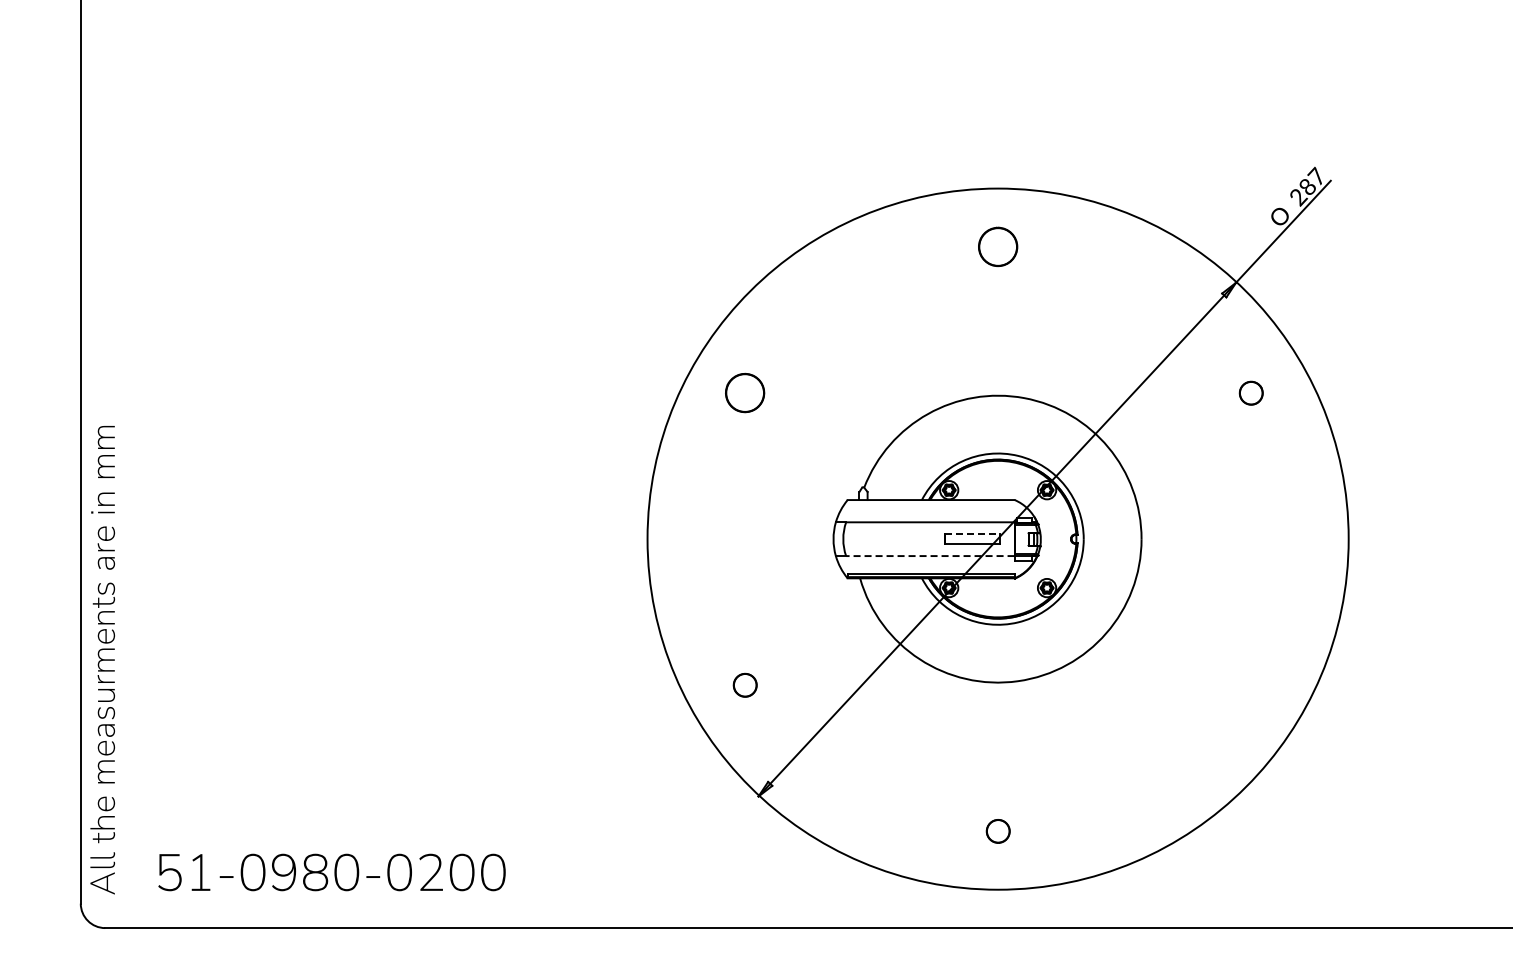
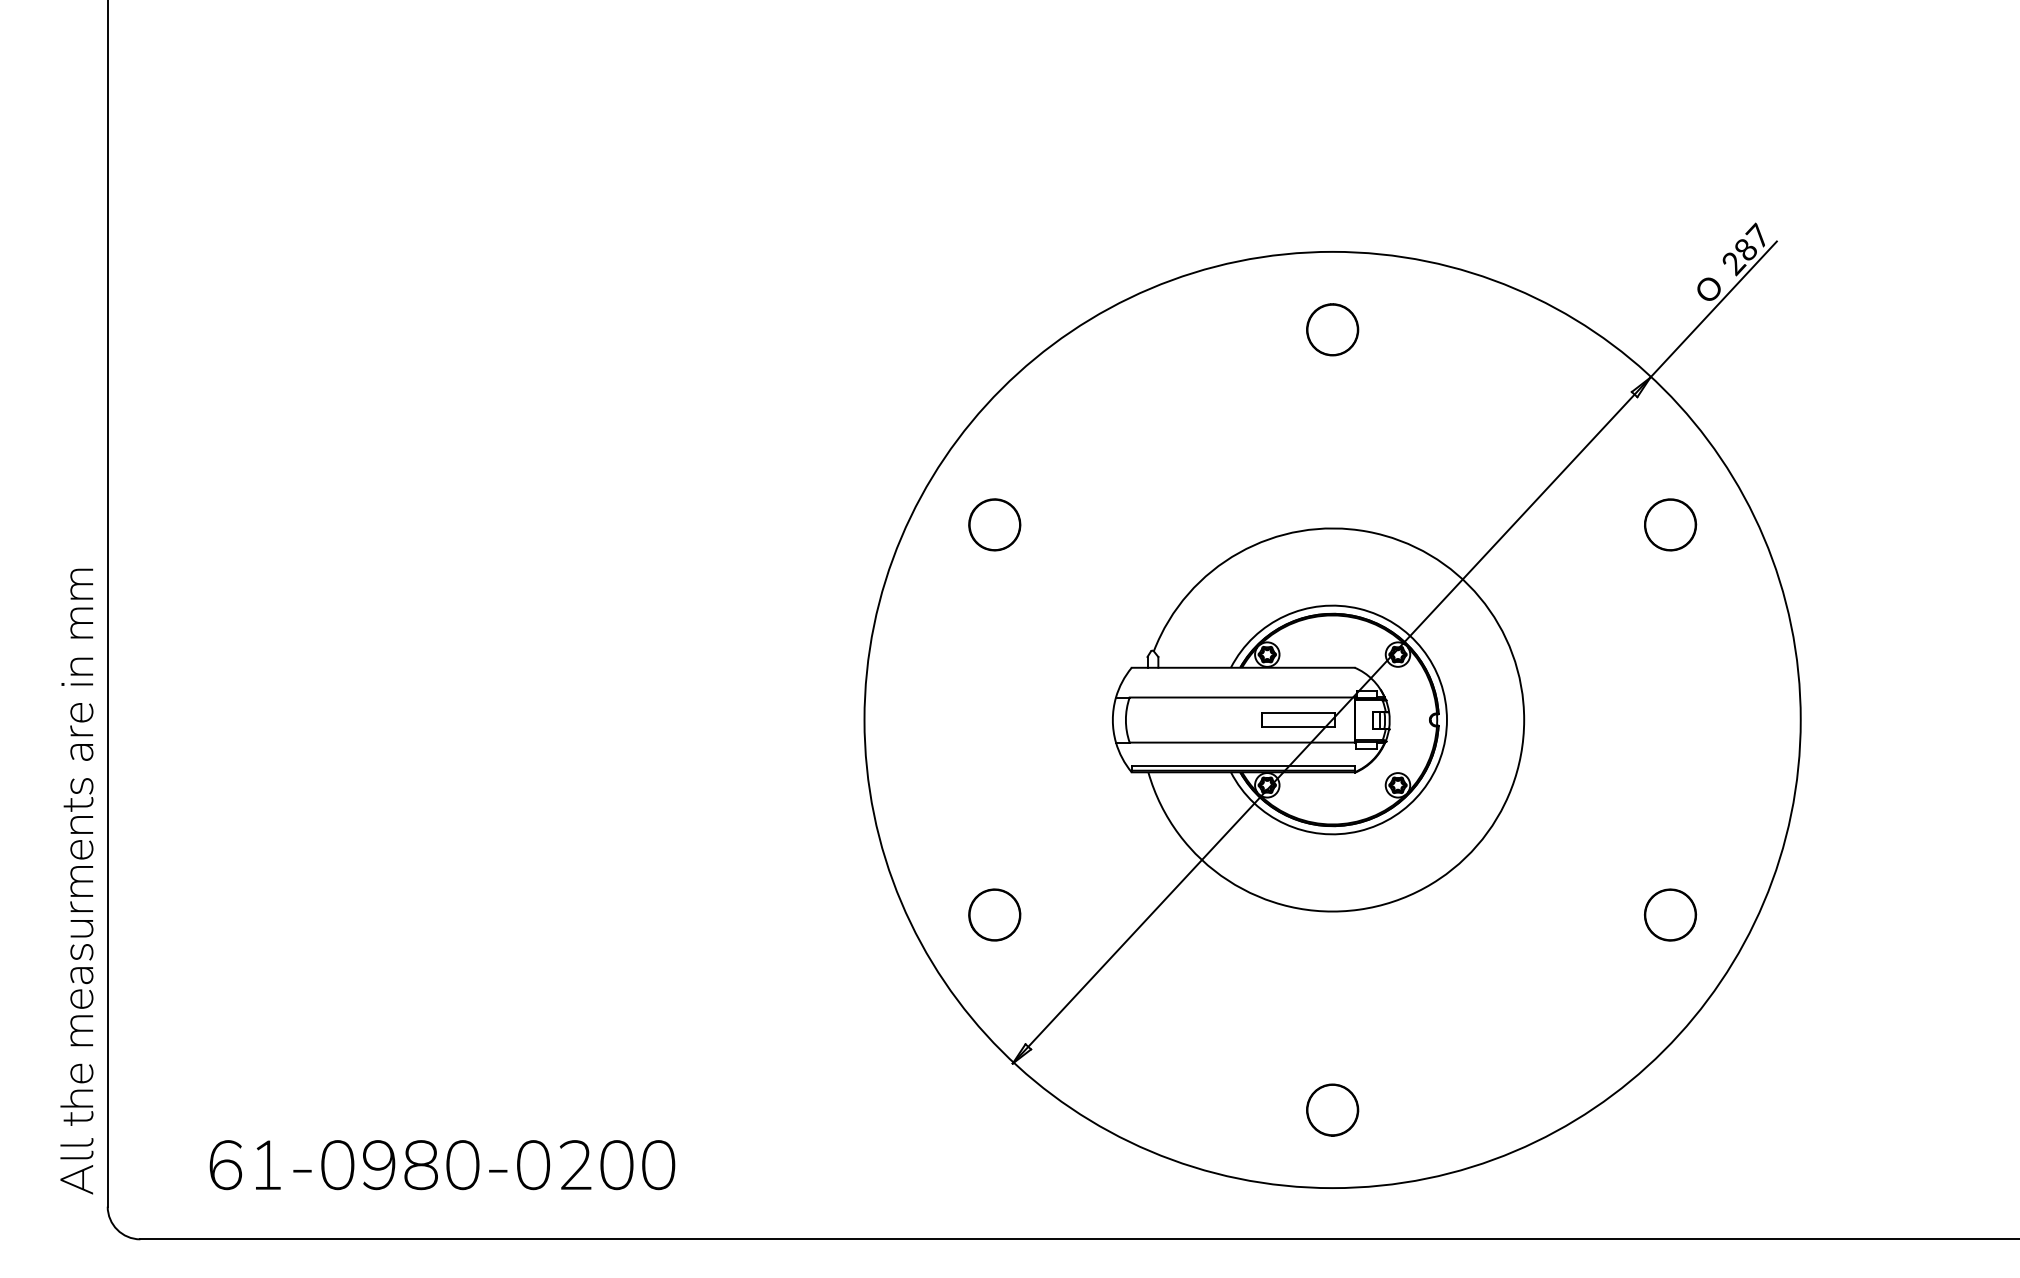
part: (1251, 393) -> (1670, 525), size x1.67
line: (972, 534) -> (1298, 713), dashed -> solid
line: (929, 556) -> (1241, 743), dashed -> solid
text: (102, 660) -> (76, 882), moved
part: (745, 685) -> (995, 915), size x1.67
part: (1251, 685) -> (1670, 915), added
part: (998, 831) -> (1333, 1110), size x1.67
text: (169, 871) -> (226, 1163), 51-0980-0200 -> 61-0980-0200

